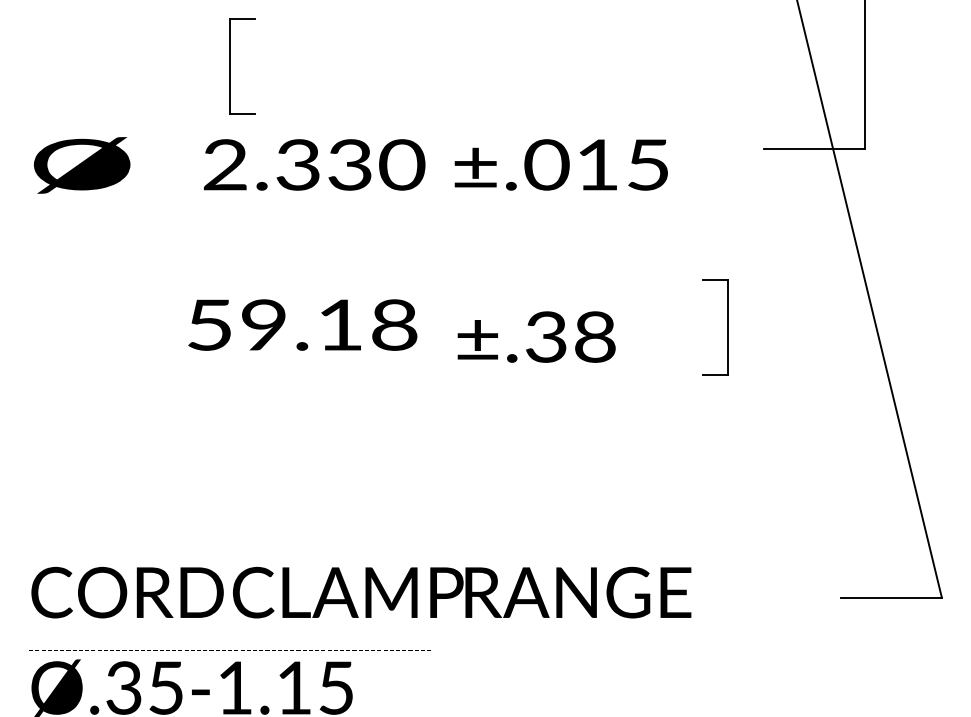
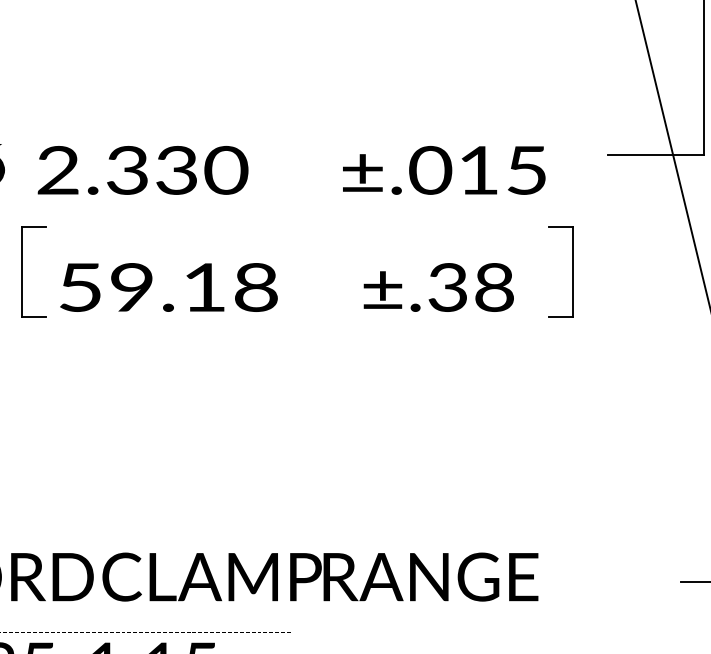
part: (230, 66) -> (22, 271), moved
text: (314, 164) -> (142, 170), moved
text: (560, 164) -> (443, 170), moved
text: (302, 324) -> (168, 286), moved
part: (727, 327) -> (572, 271), moved
text: (536, 336) -> (438, 286), moved

